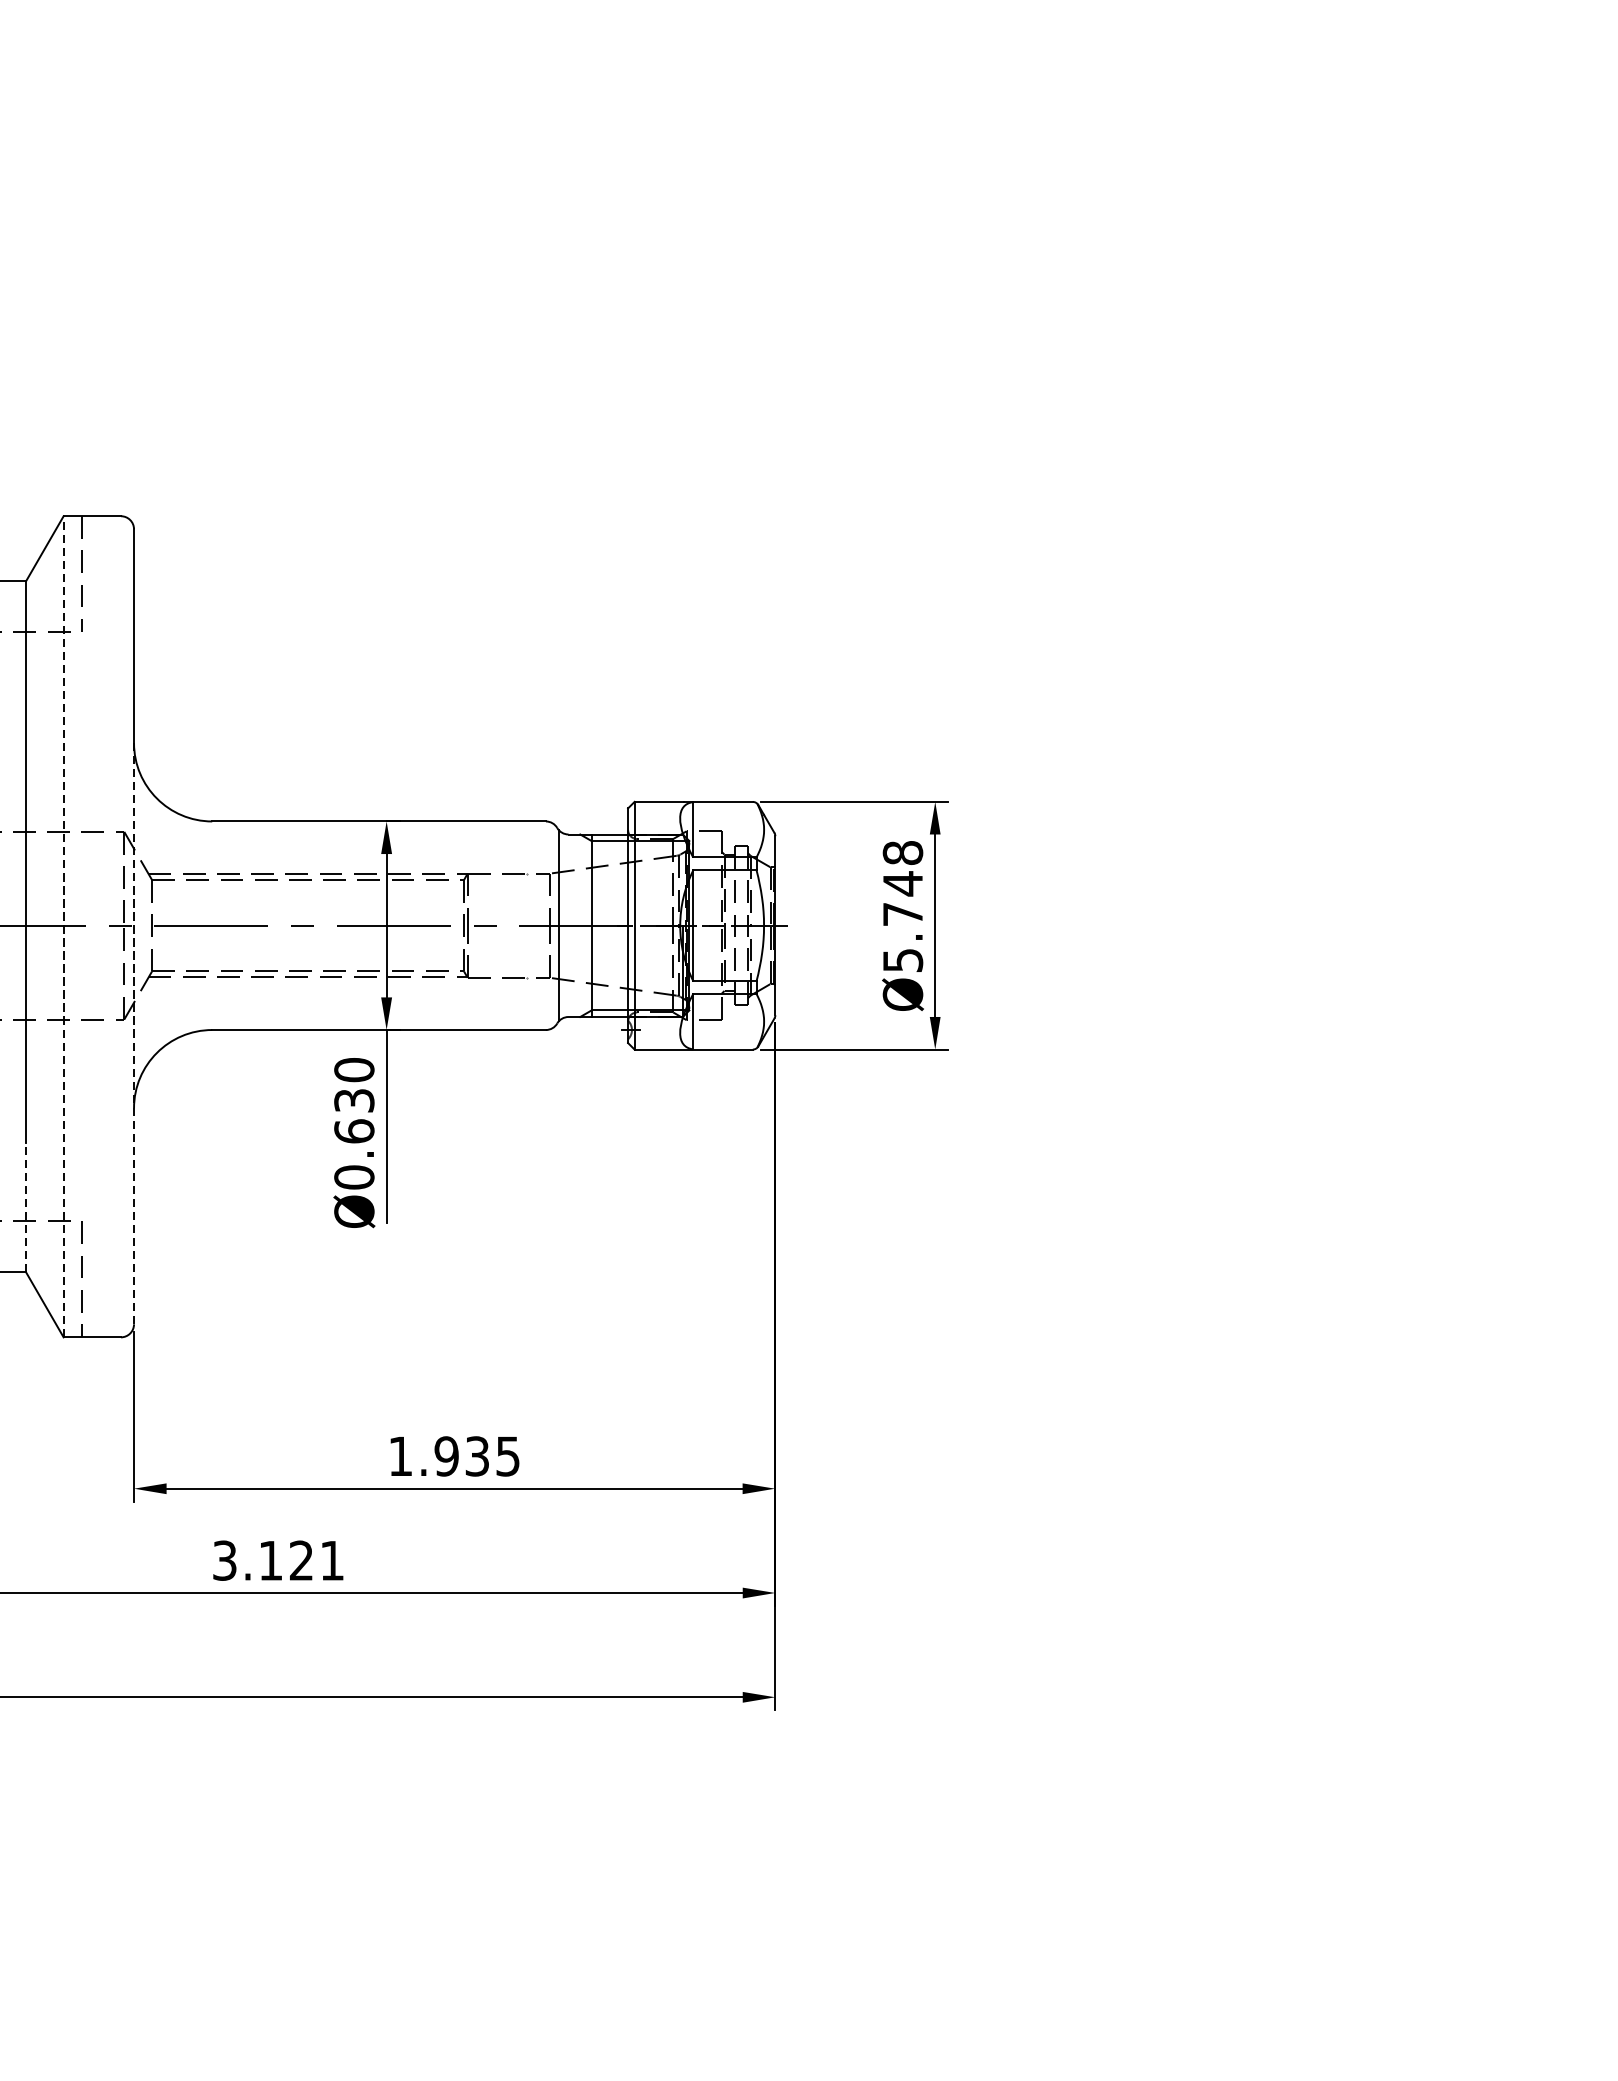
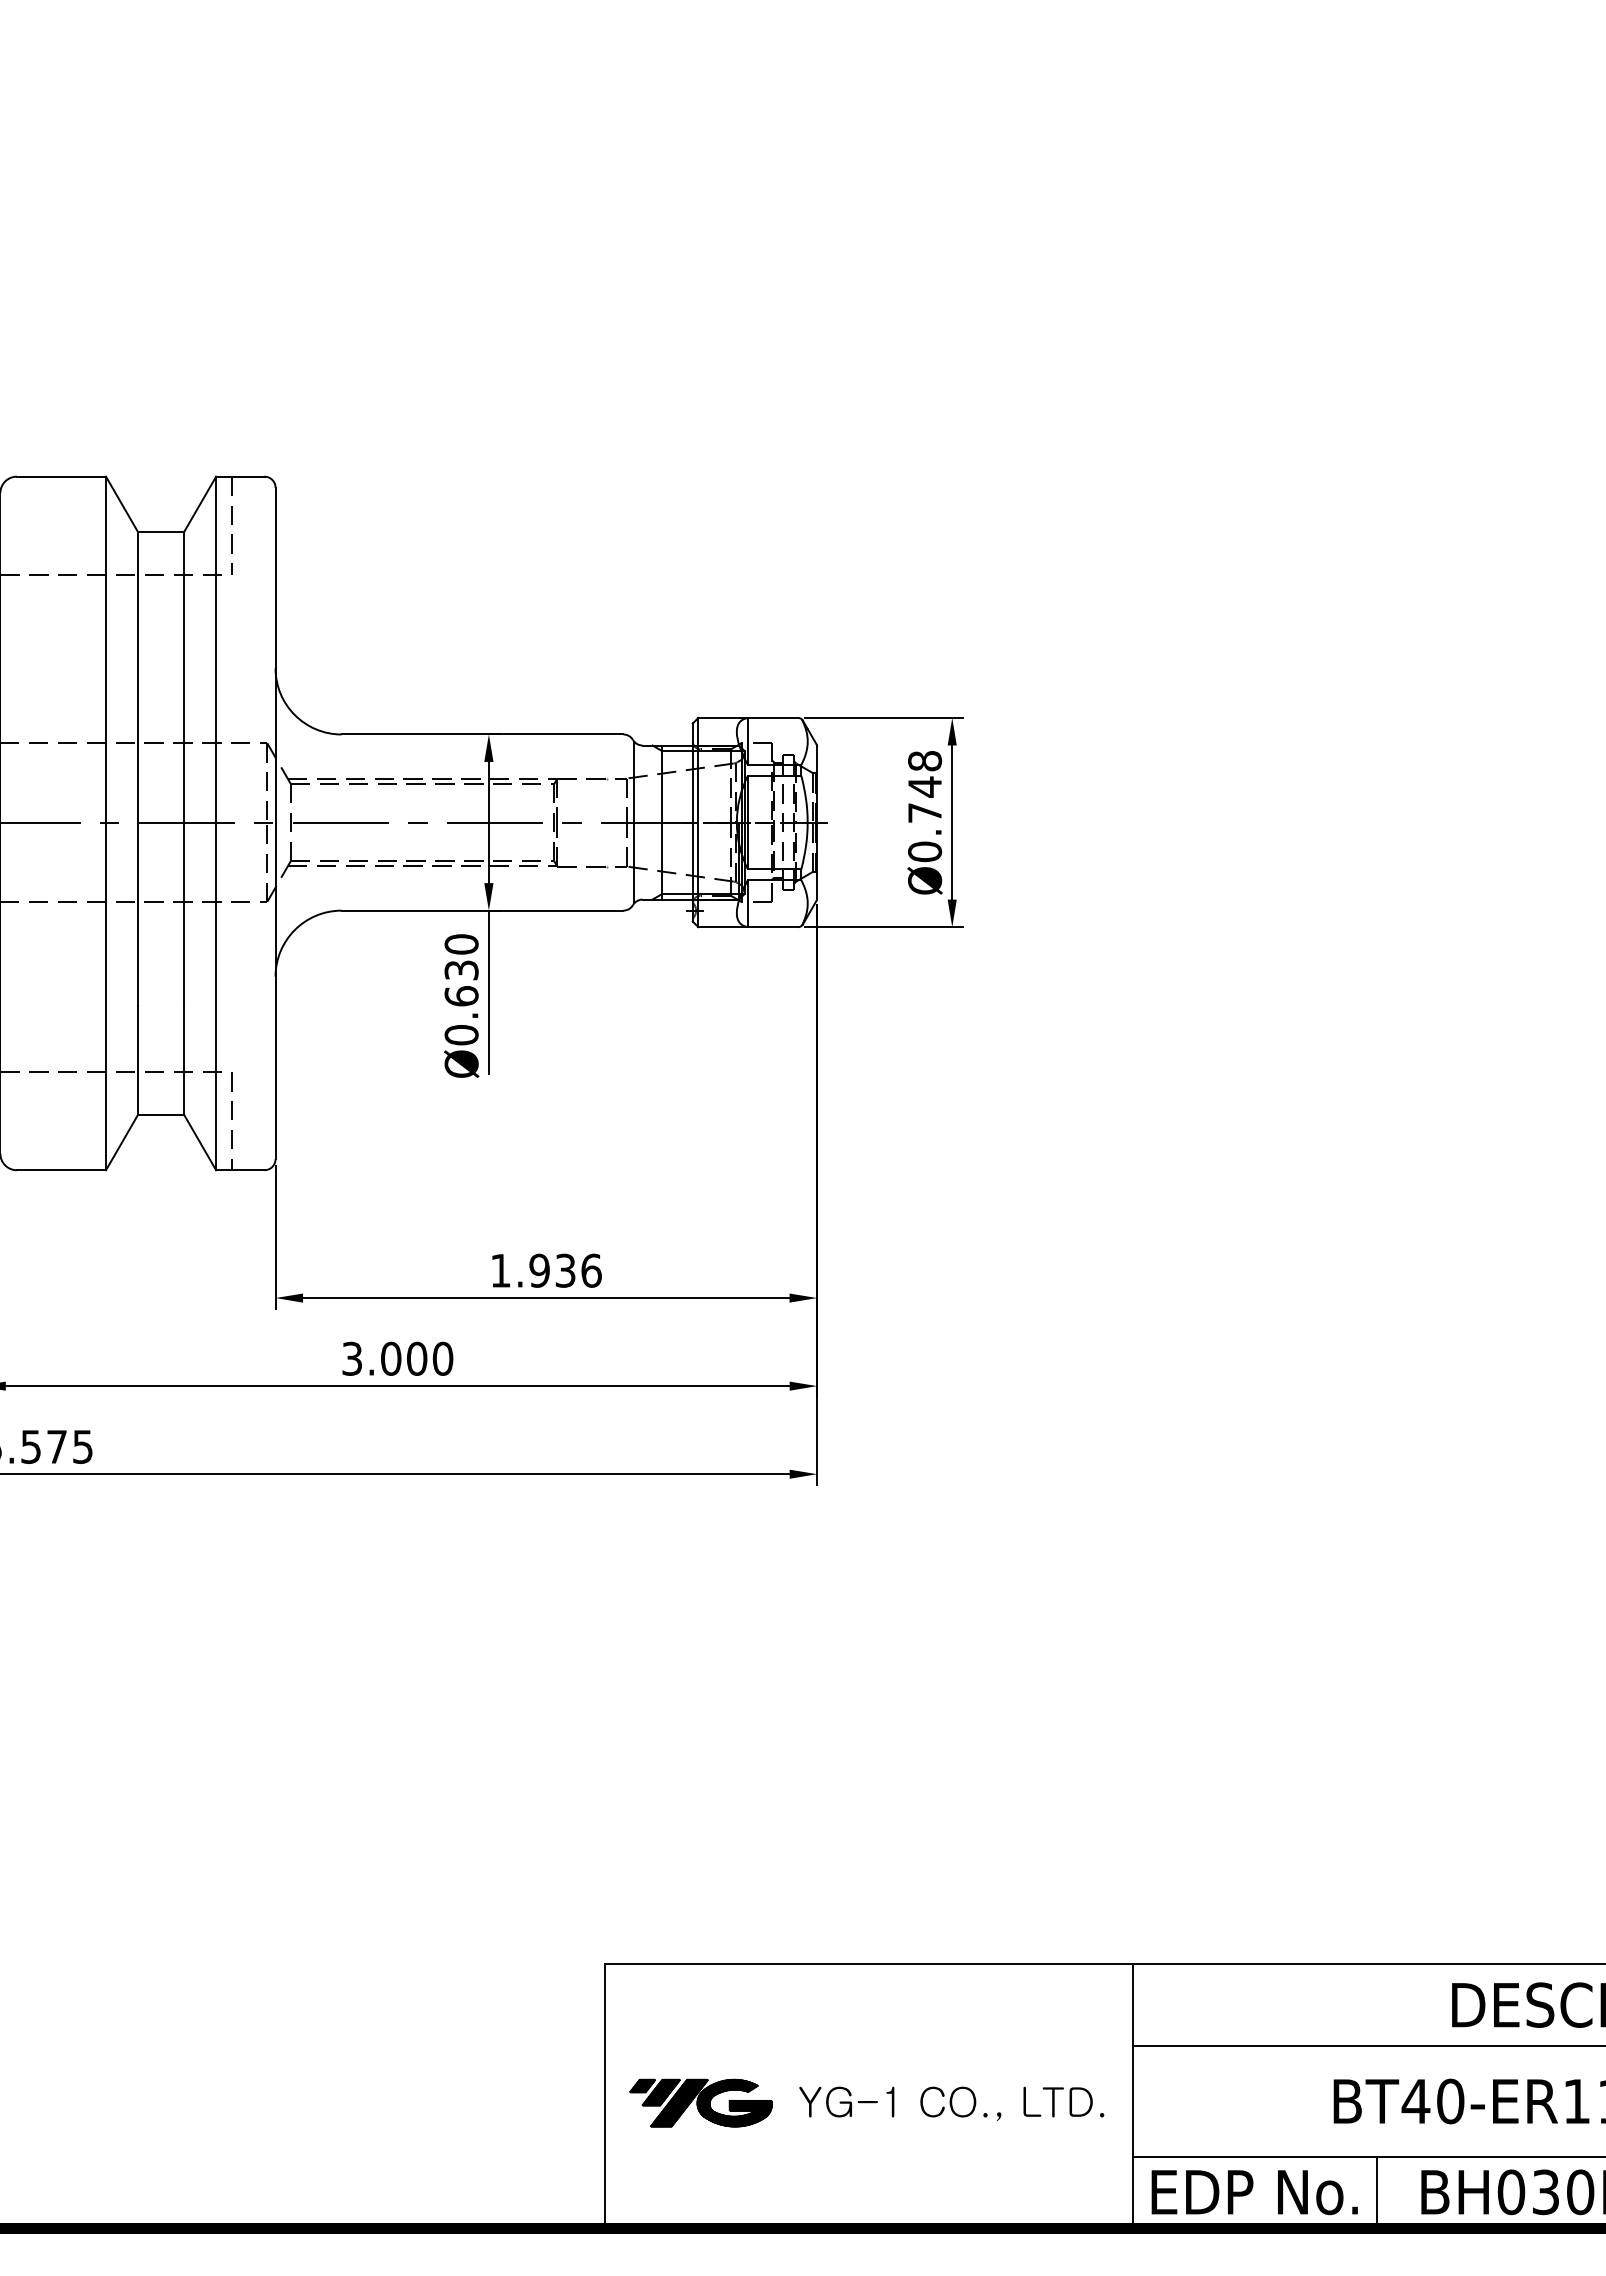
line: (64, 926) -> (216, 823), dashed -> solid
text: (903, 959) -> (925, 851), Ø5.748 -> Ø0.748
line: (133, 1033) -> (275, 913), dashed -> solid
line: (26, 1207) -> (184, 1060), dashed -> solid
text: (508, 1456) -> (591, 1270), 1.935 -> 1.936
text: (302, 1560) -> (417, 1358), 3.121 -> 3.000

